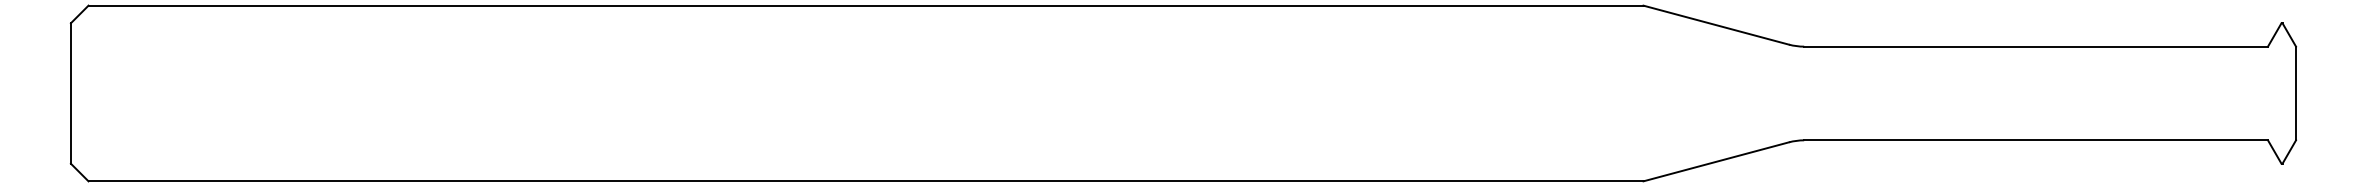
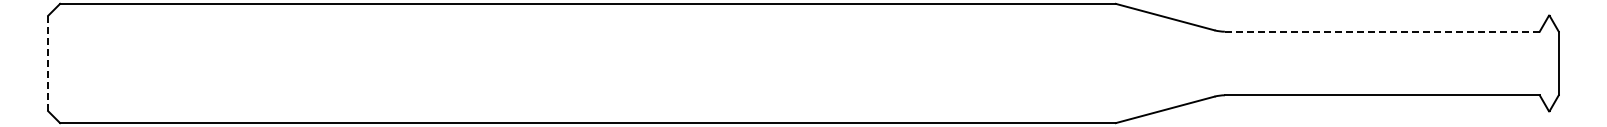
line: (2034, 46) -> (1381, 31), solid -> dashed
line: (71, 93) -> (48, 63), solid -> dashed

